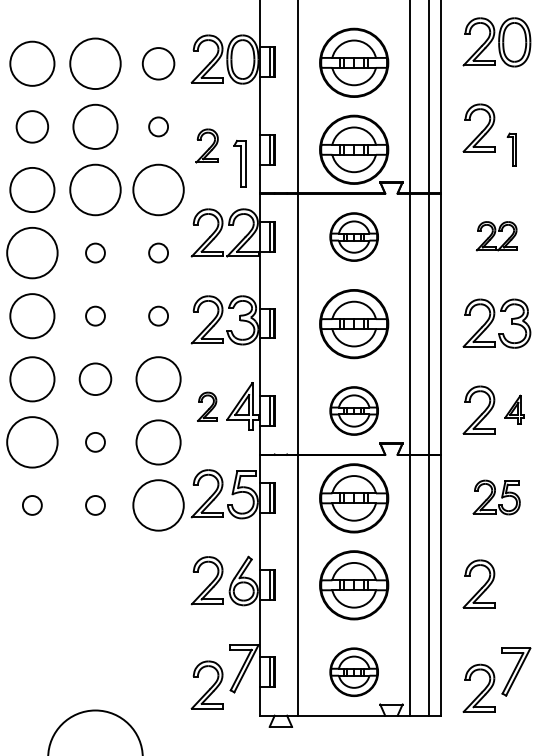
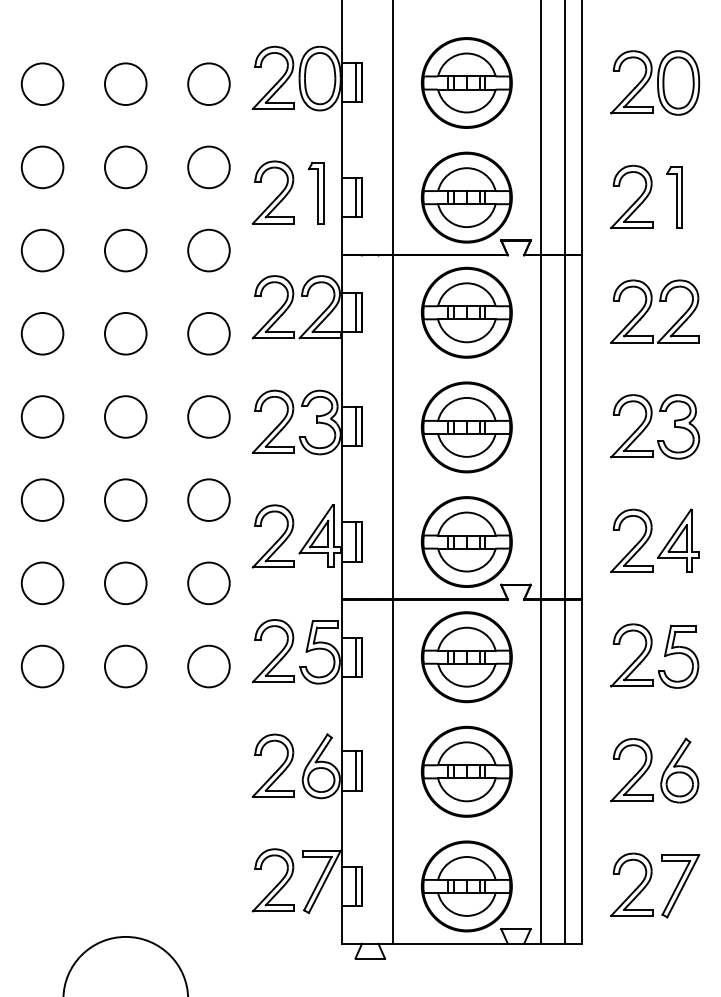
part: (497, 42) -> (655, 82), moved
circle: (32, 64) -> (42, 84), size x0.71
circle: (95, 64) -> (125, 84), size x0.62
circle: (95, 126) -> (125, 167), size x0.71
circle: (158, 126) -> (208, 167), size x1.67
part: (479, 127) -> (631, 196), moved
part: (206, 145) -> (272, 192), size x1.43
part: (511, 149) -> (674, 197), size x1.43
part: (239, 163) -> (315, 192), moved
circle: (32, 189) -> (42, 250), size x0.71
circle: (95, 189) -> (125, 250), size x0.62
circle: (158, 189) -> (208, 250), size x0.62
part: (353, 236) -> (466, 312), size x1.43
part: (496, 236) -> (654, 311), size x1.67
circle: (32, 252) -> (42, 333), size x0.62
circle: (95, 252) -> (125, 333), size x1.67
circle: (158, 252) -> (208, 333), size x1.67
circle: (32, 315) -> (42, 416), size x0.71
circle: (95, 315) -> (125, 416), size x1.67
circle: (158, 315) -> (208, 416), size x1.67
circle: (32, 378) -> (42, 499), size x0.71
circle: (158, 378) -> (208, 499), size x0.71
part: (206, 406) -> (272, 536), size x1.67
part: (514, 409) -> (678, 540), size x1.67
part: (353, 410) -> (466, 541), size x1.43
circle: (158, 441) -> (208, 582), size x0.71
circle: (32, 442) -> (42, 583), size x0.62
circle: (95, 442) -> (125, 583), size x1.67
part: (496, 497) -> (654, 655), size x1.43
circle: (32, 505) -> (42, 666), size x1.67
circle: (95, 505) -> (125, 666), size x1.67
circle: (158, 505) -> (208, 666), size x0.62
part: (515, 584) -> (679, 770), added
part: (353, 672) -> (466, 886), size x1.43
part: (206, 685) -> (272, 880), moved
part: (479, 688) -> (631, 884), moved

